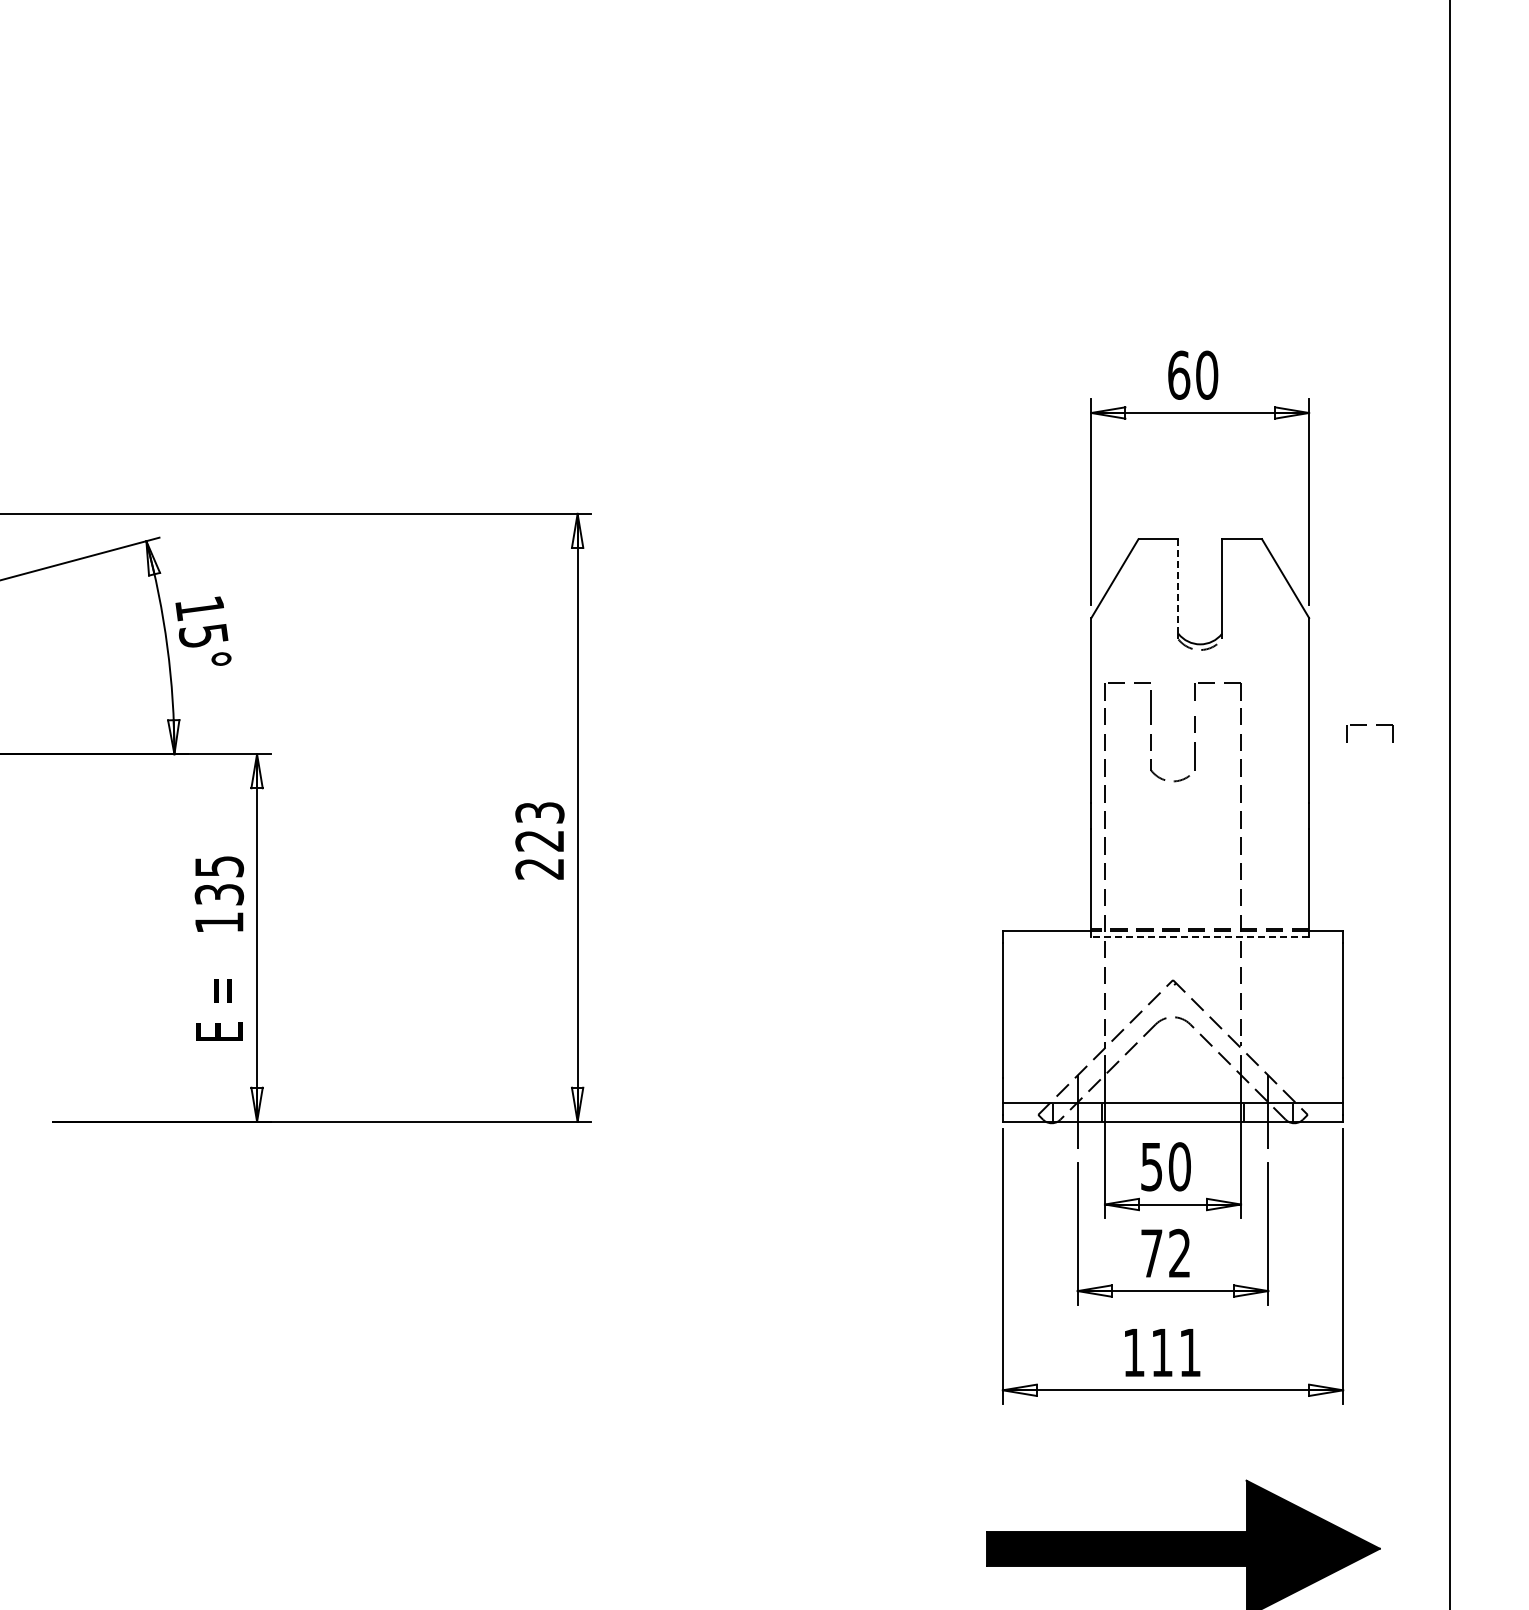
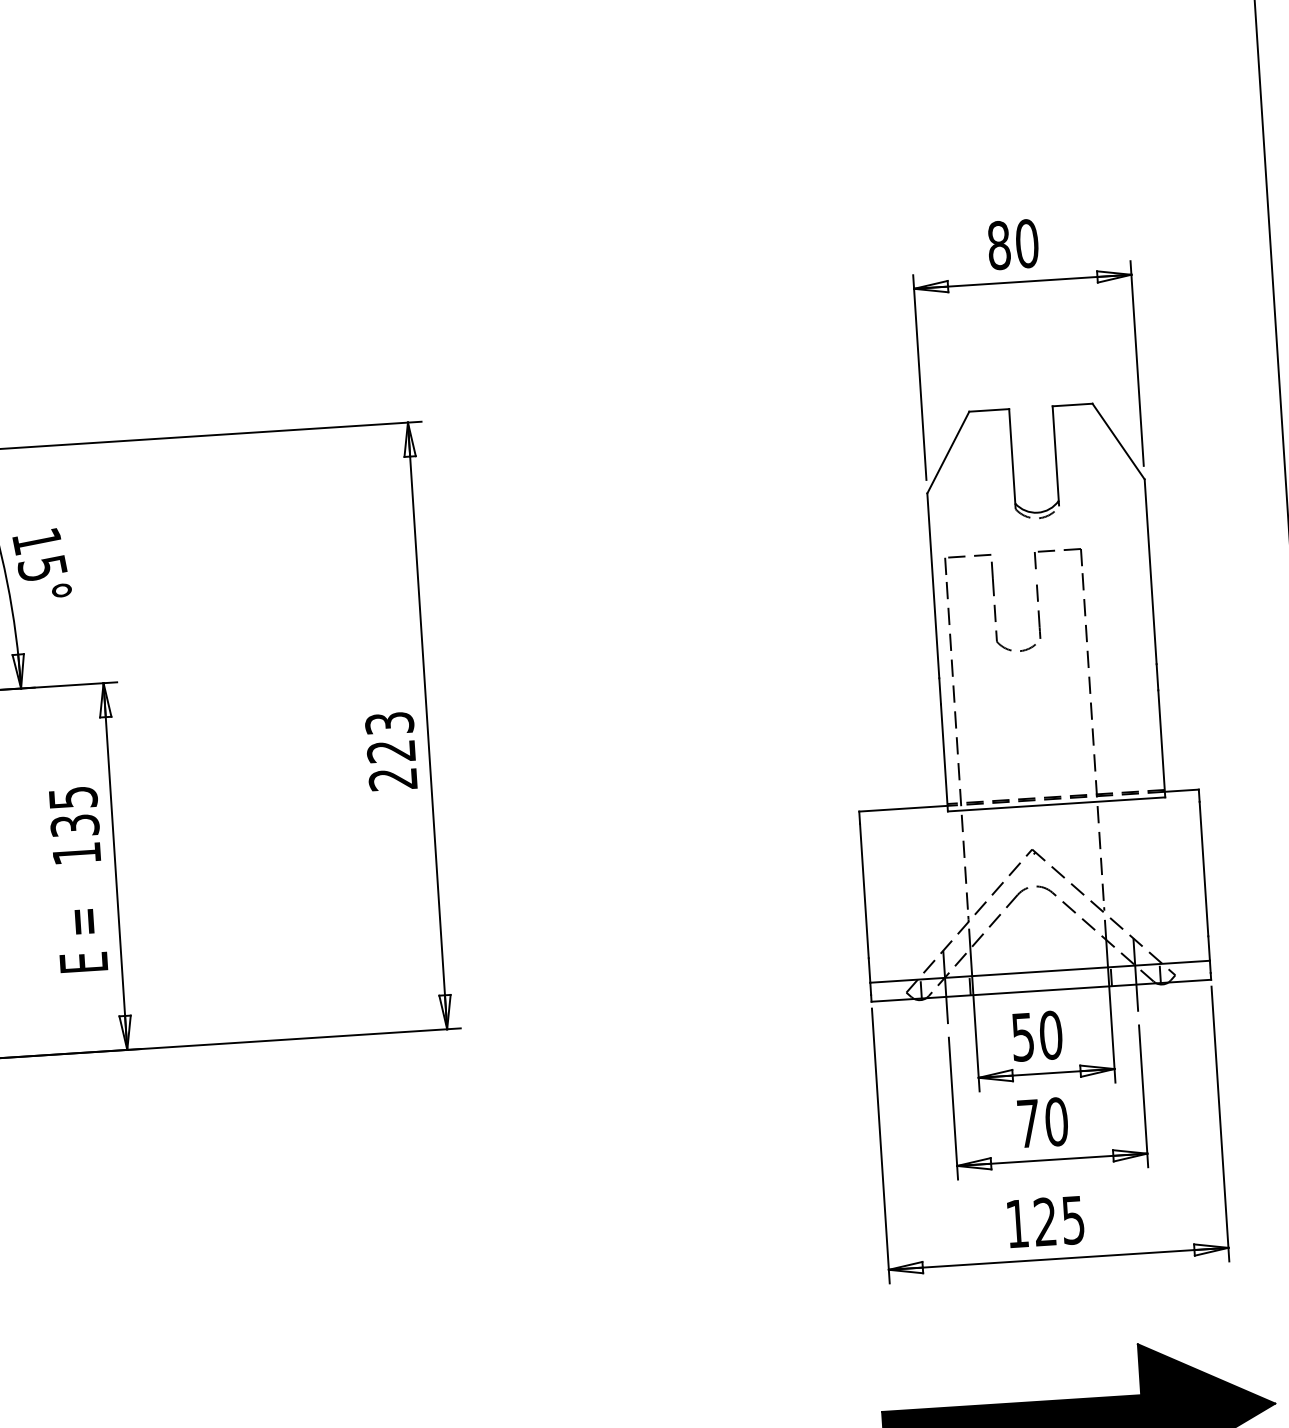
text: (1179, 374) -> (999, 244), 60 -> 80
line: (1178, 587) -> (1012, 457), dashed -> solid
part: (1366, 725) -> (1208, 582), removed
line: (1200, 936) -> (1056, 804), dashed -> solid
text: (1179, 1253) -> (1056, 1121), 72 -> 70
text: (1175, 1352) -> (1058, 1220), 111 -> 125

